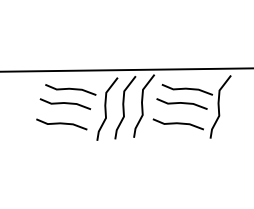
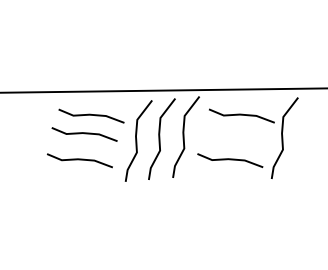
line: (181, 103) -> (234, 133), removed

